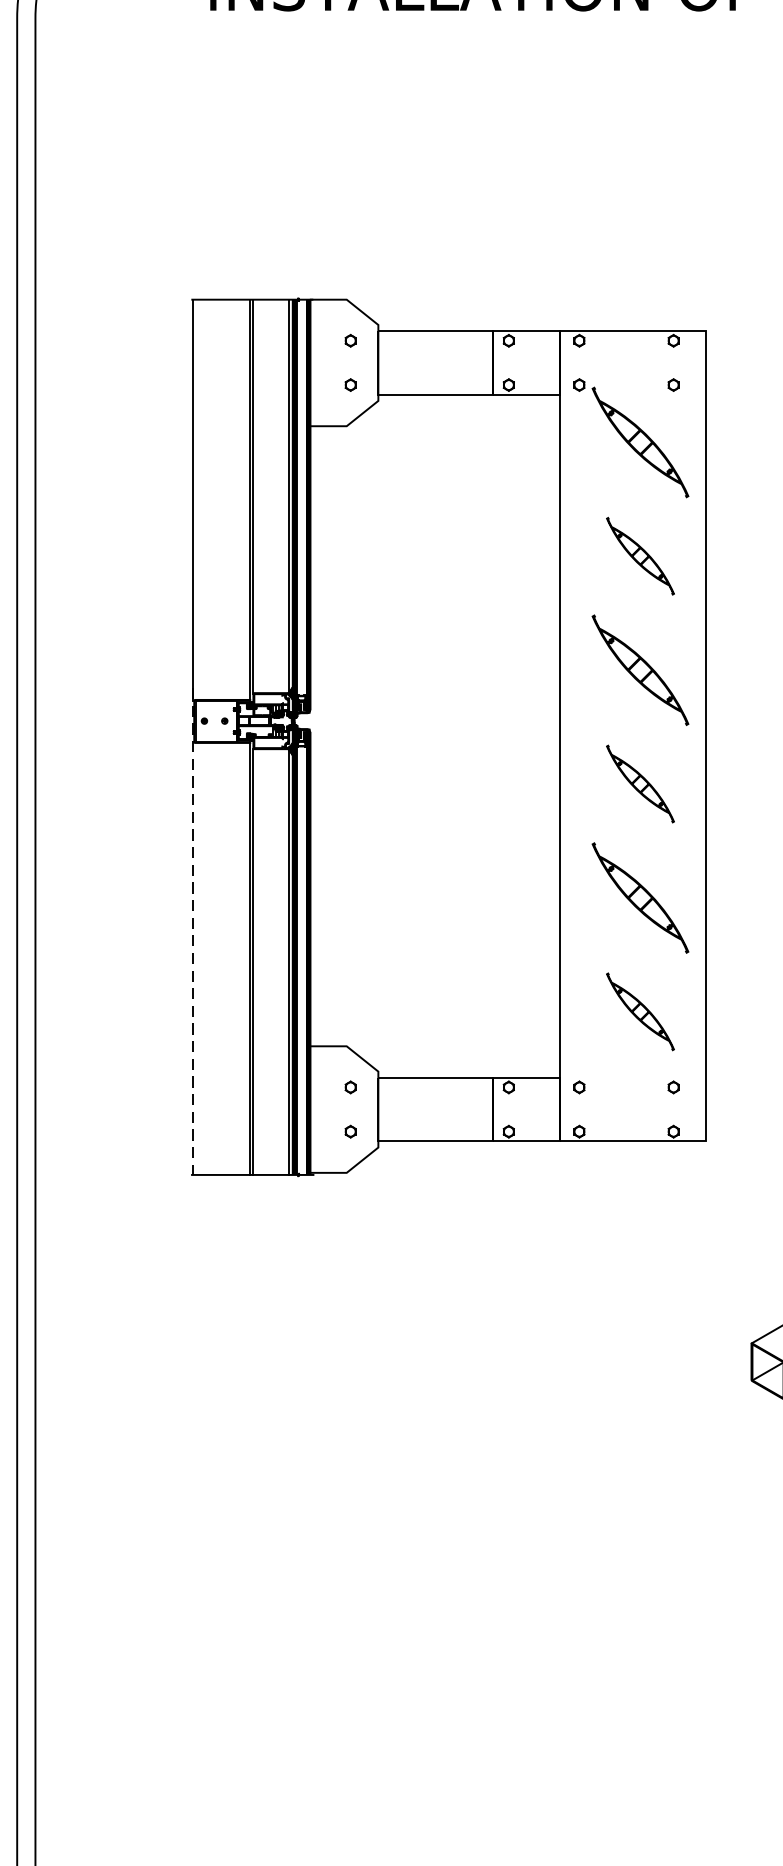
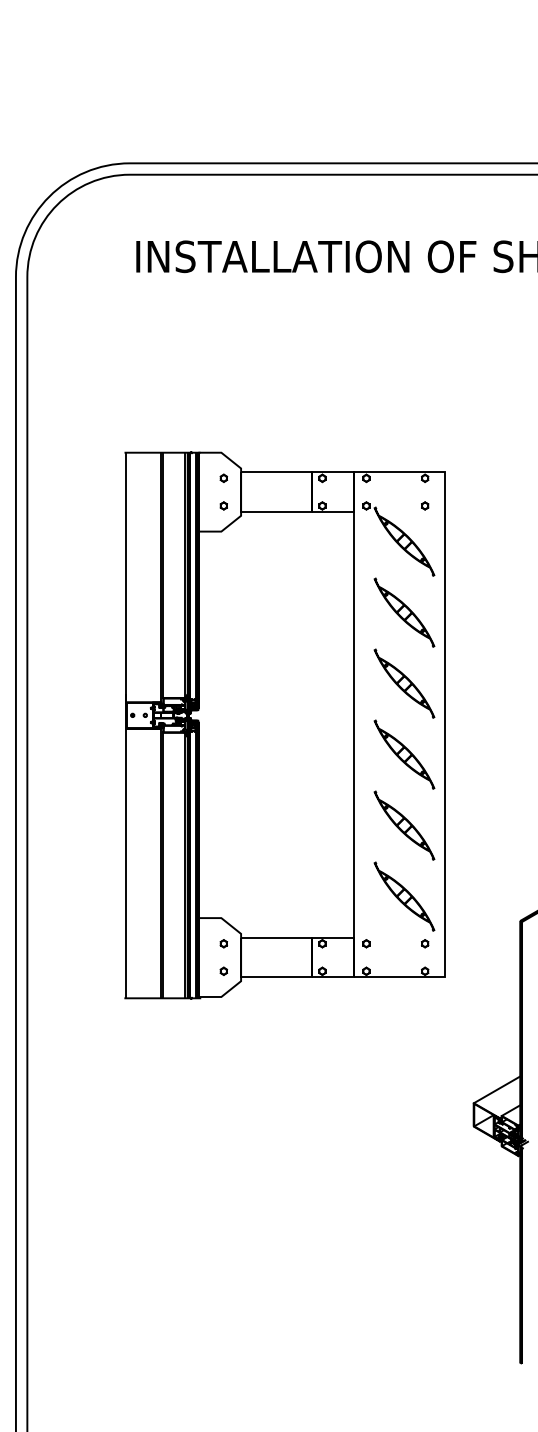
part: (640, 556) -> (404, 612), size x1.43
part: (640, 783) -> (404, 754), size x1.43
line: (192, 931) -> (125, 846), dashed -> solid
part: (640, 1011) -> (404, 896), size x1.43

